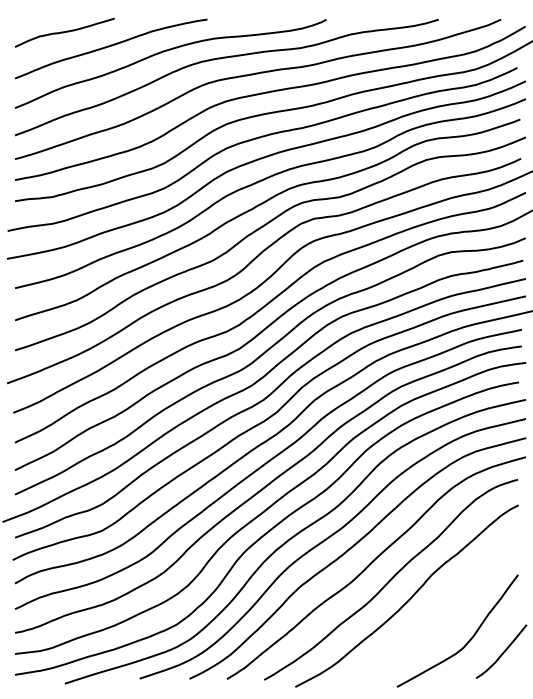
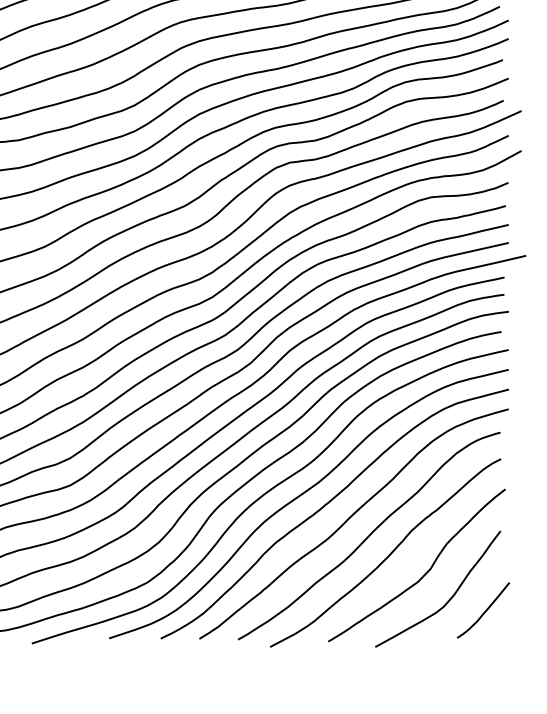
curve: (445, 615) -> (425, 573), added

